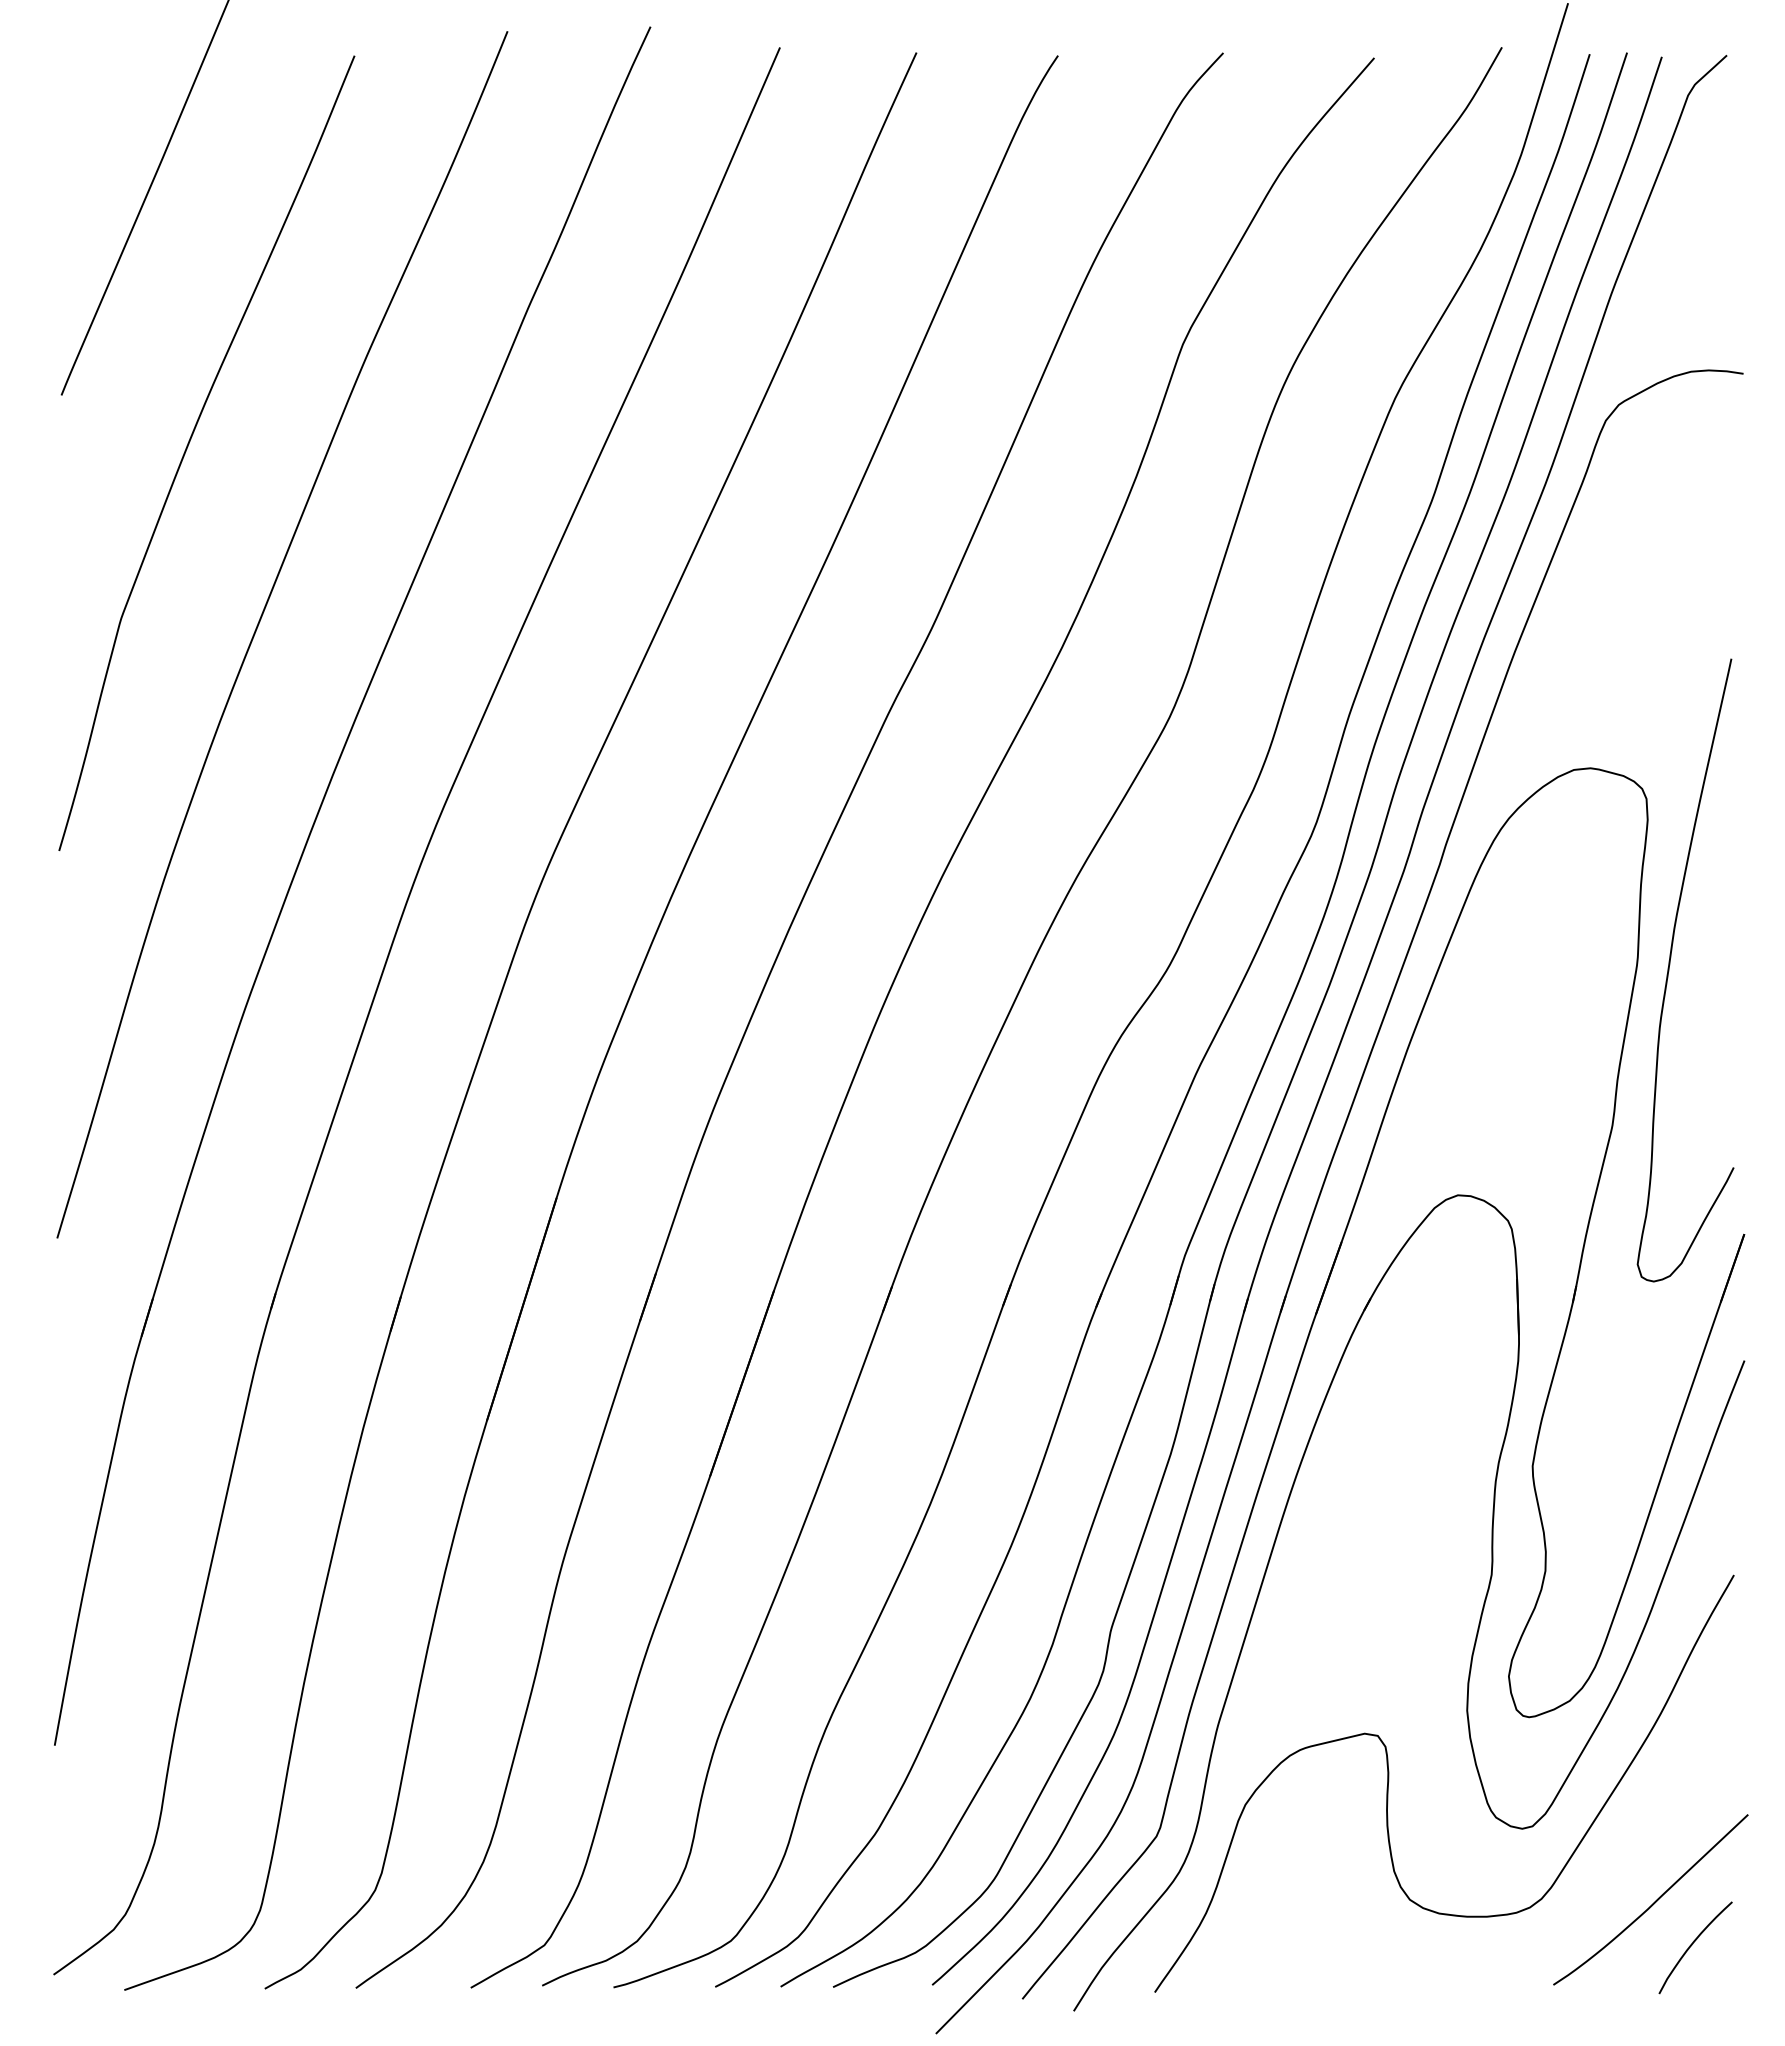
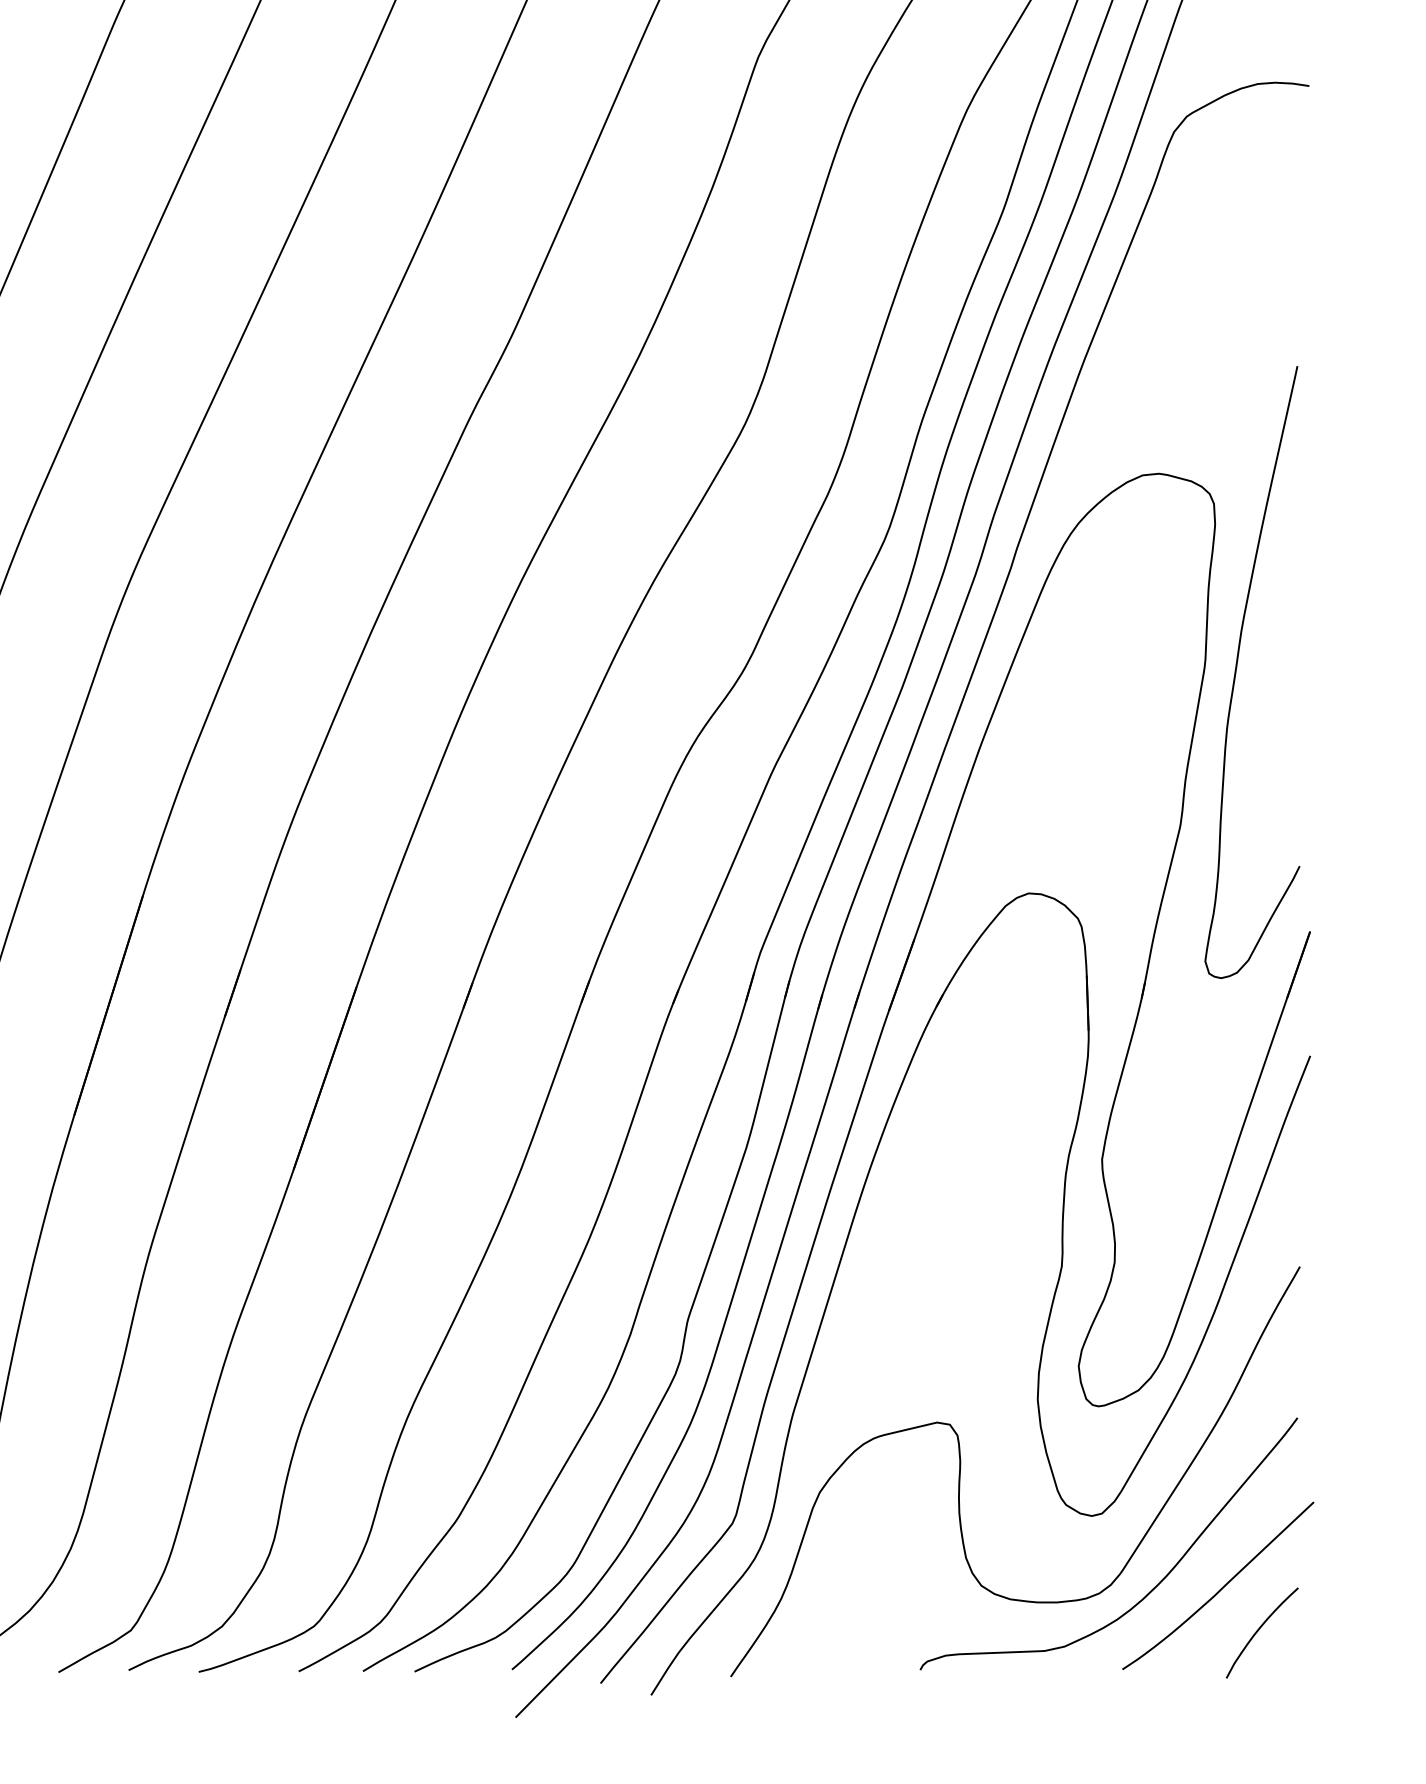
curve: (1585, 1901) -> (1154, 1587), added

